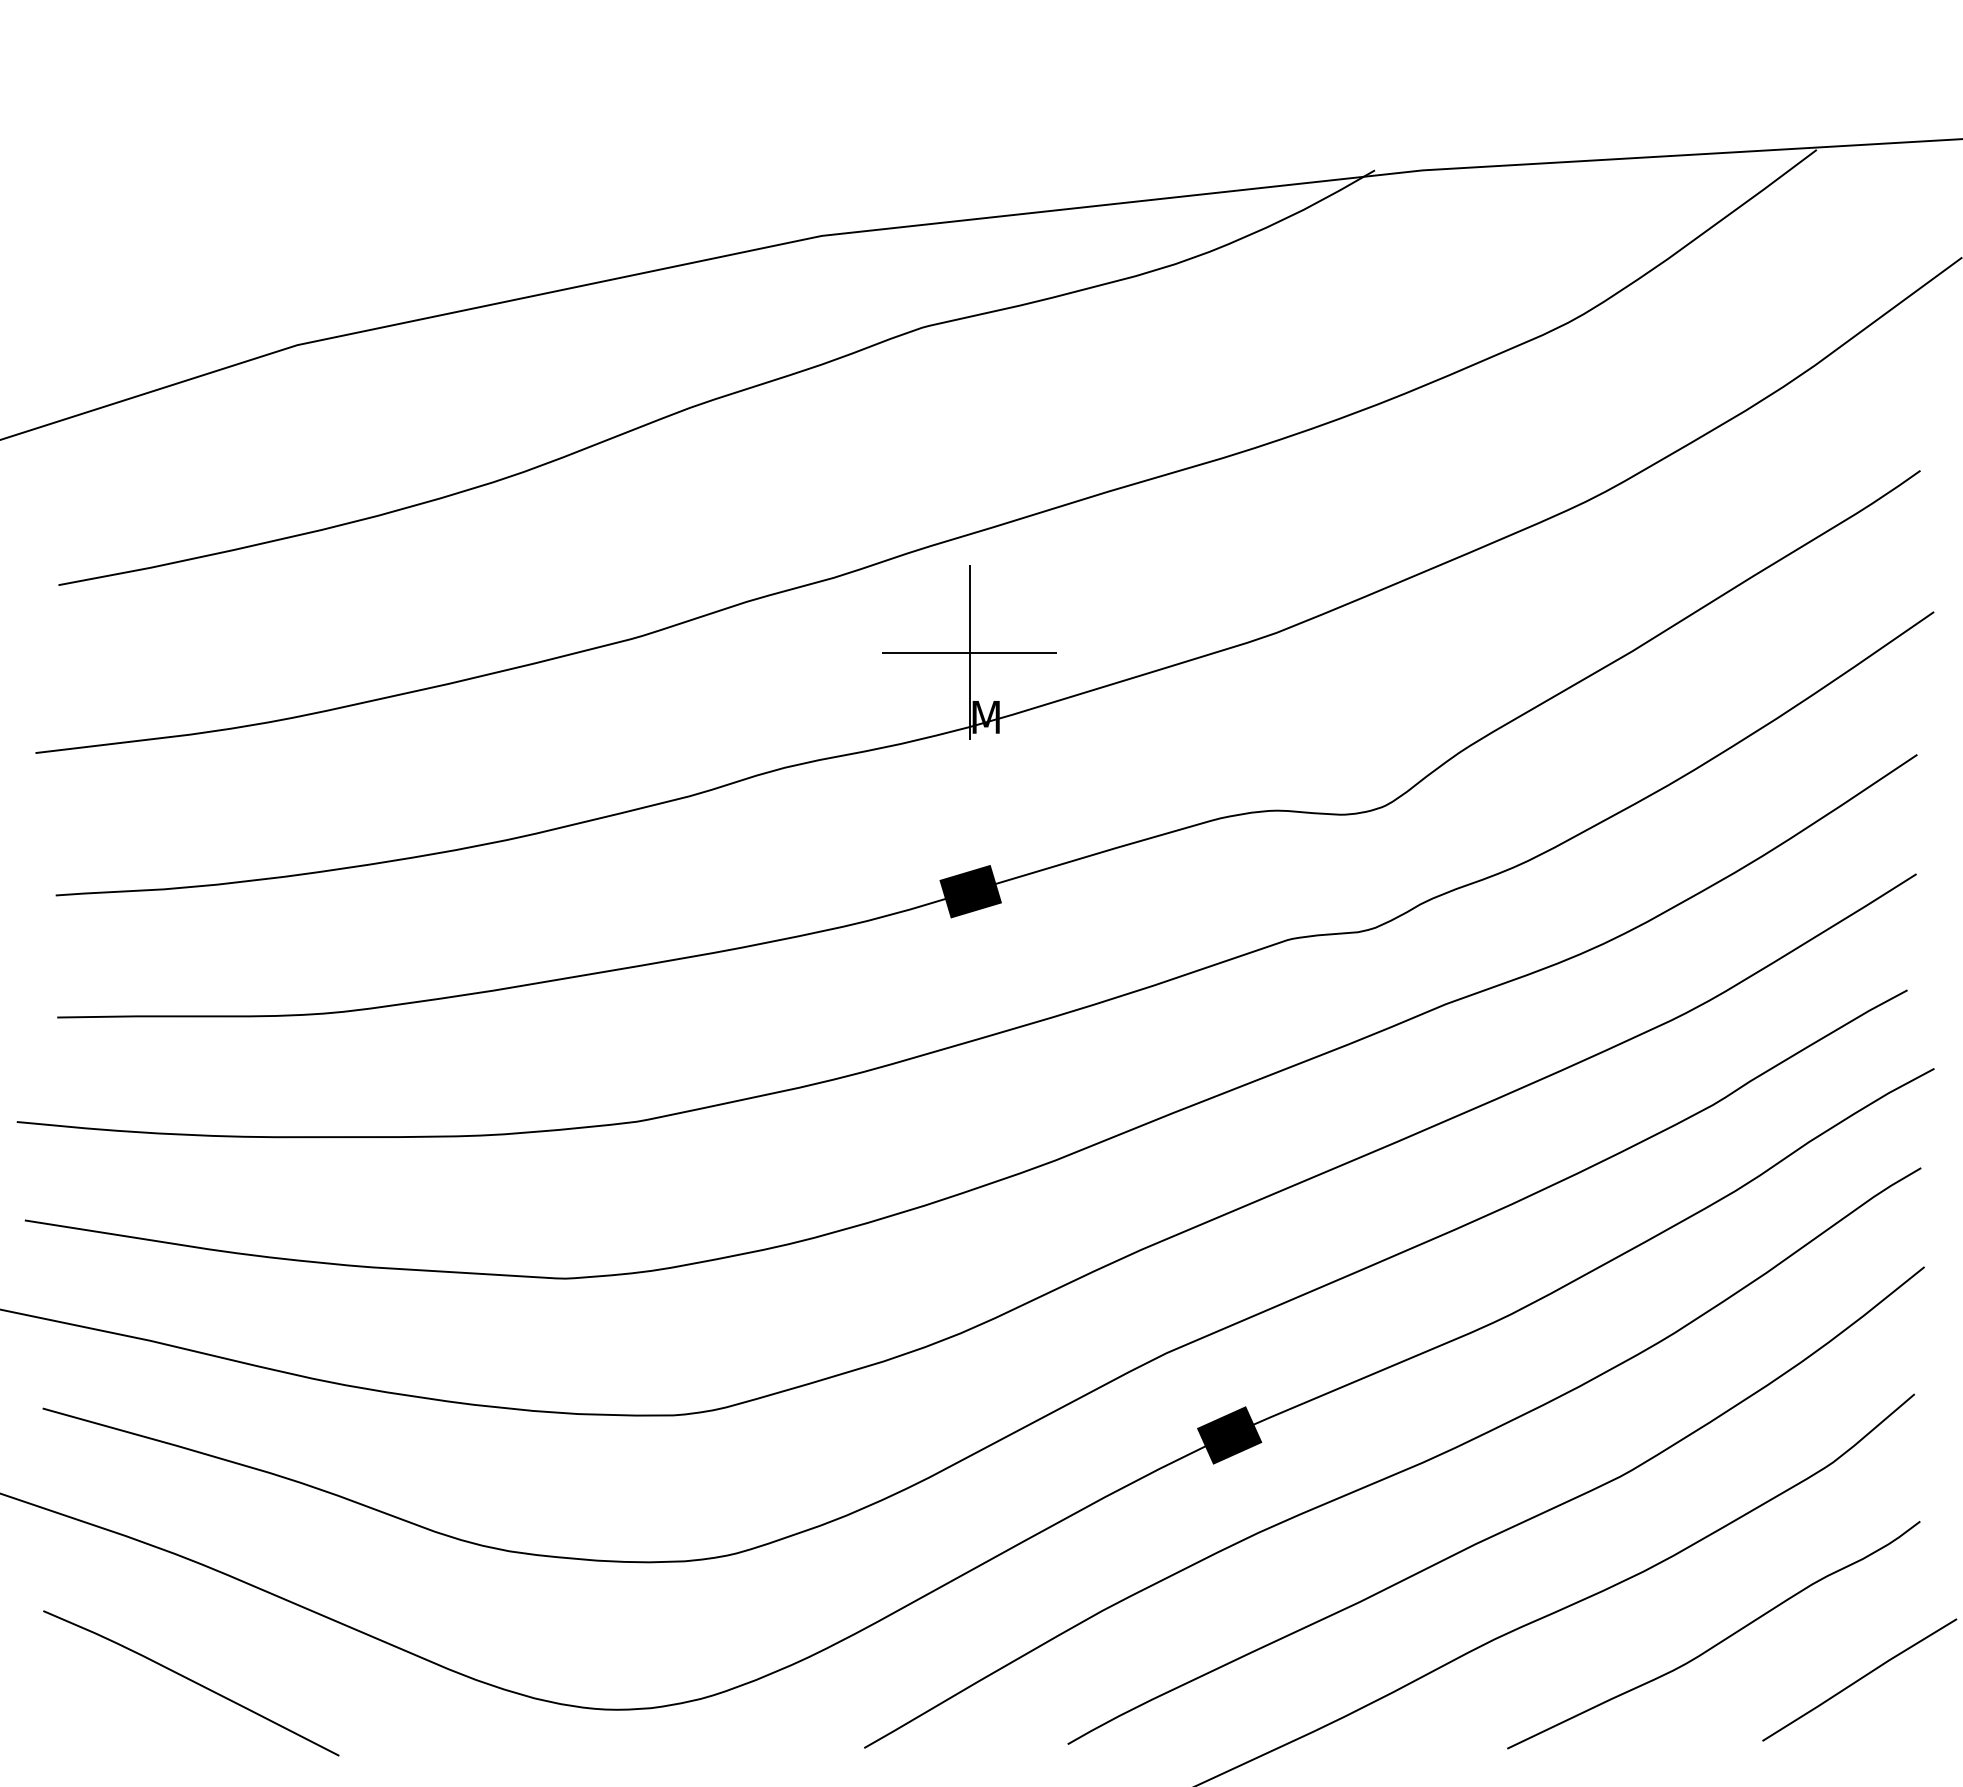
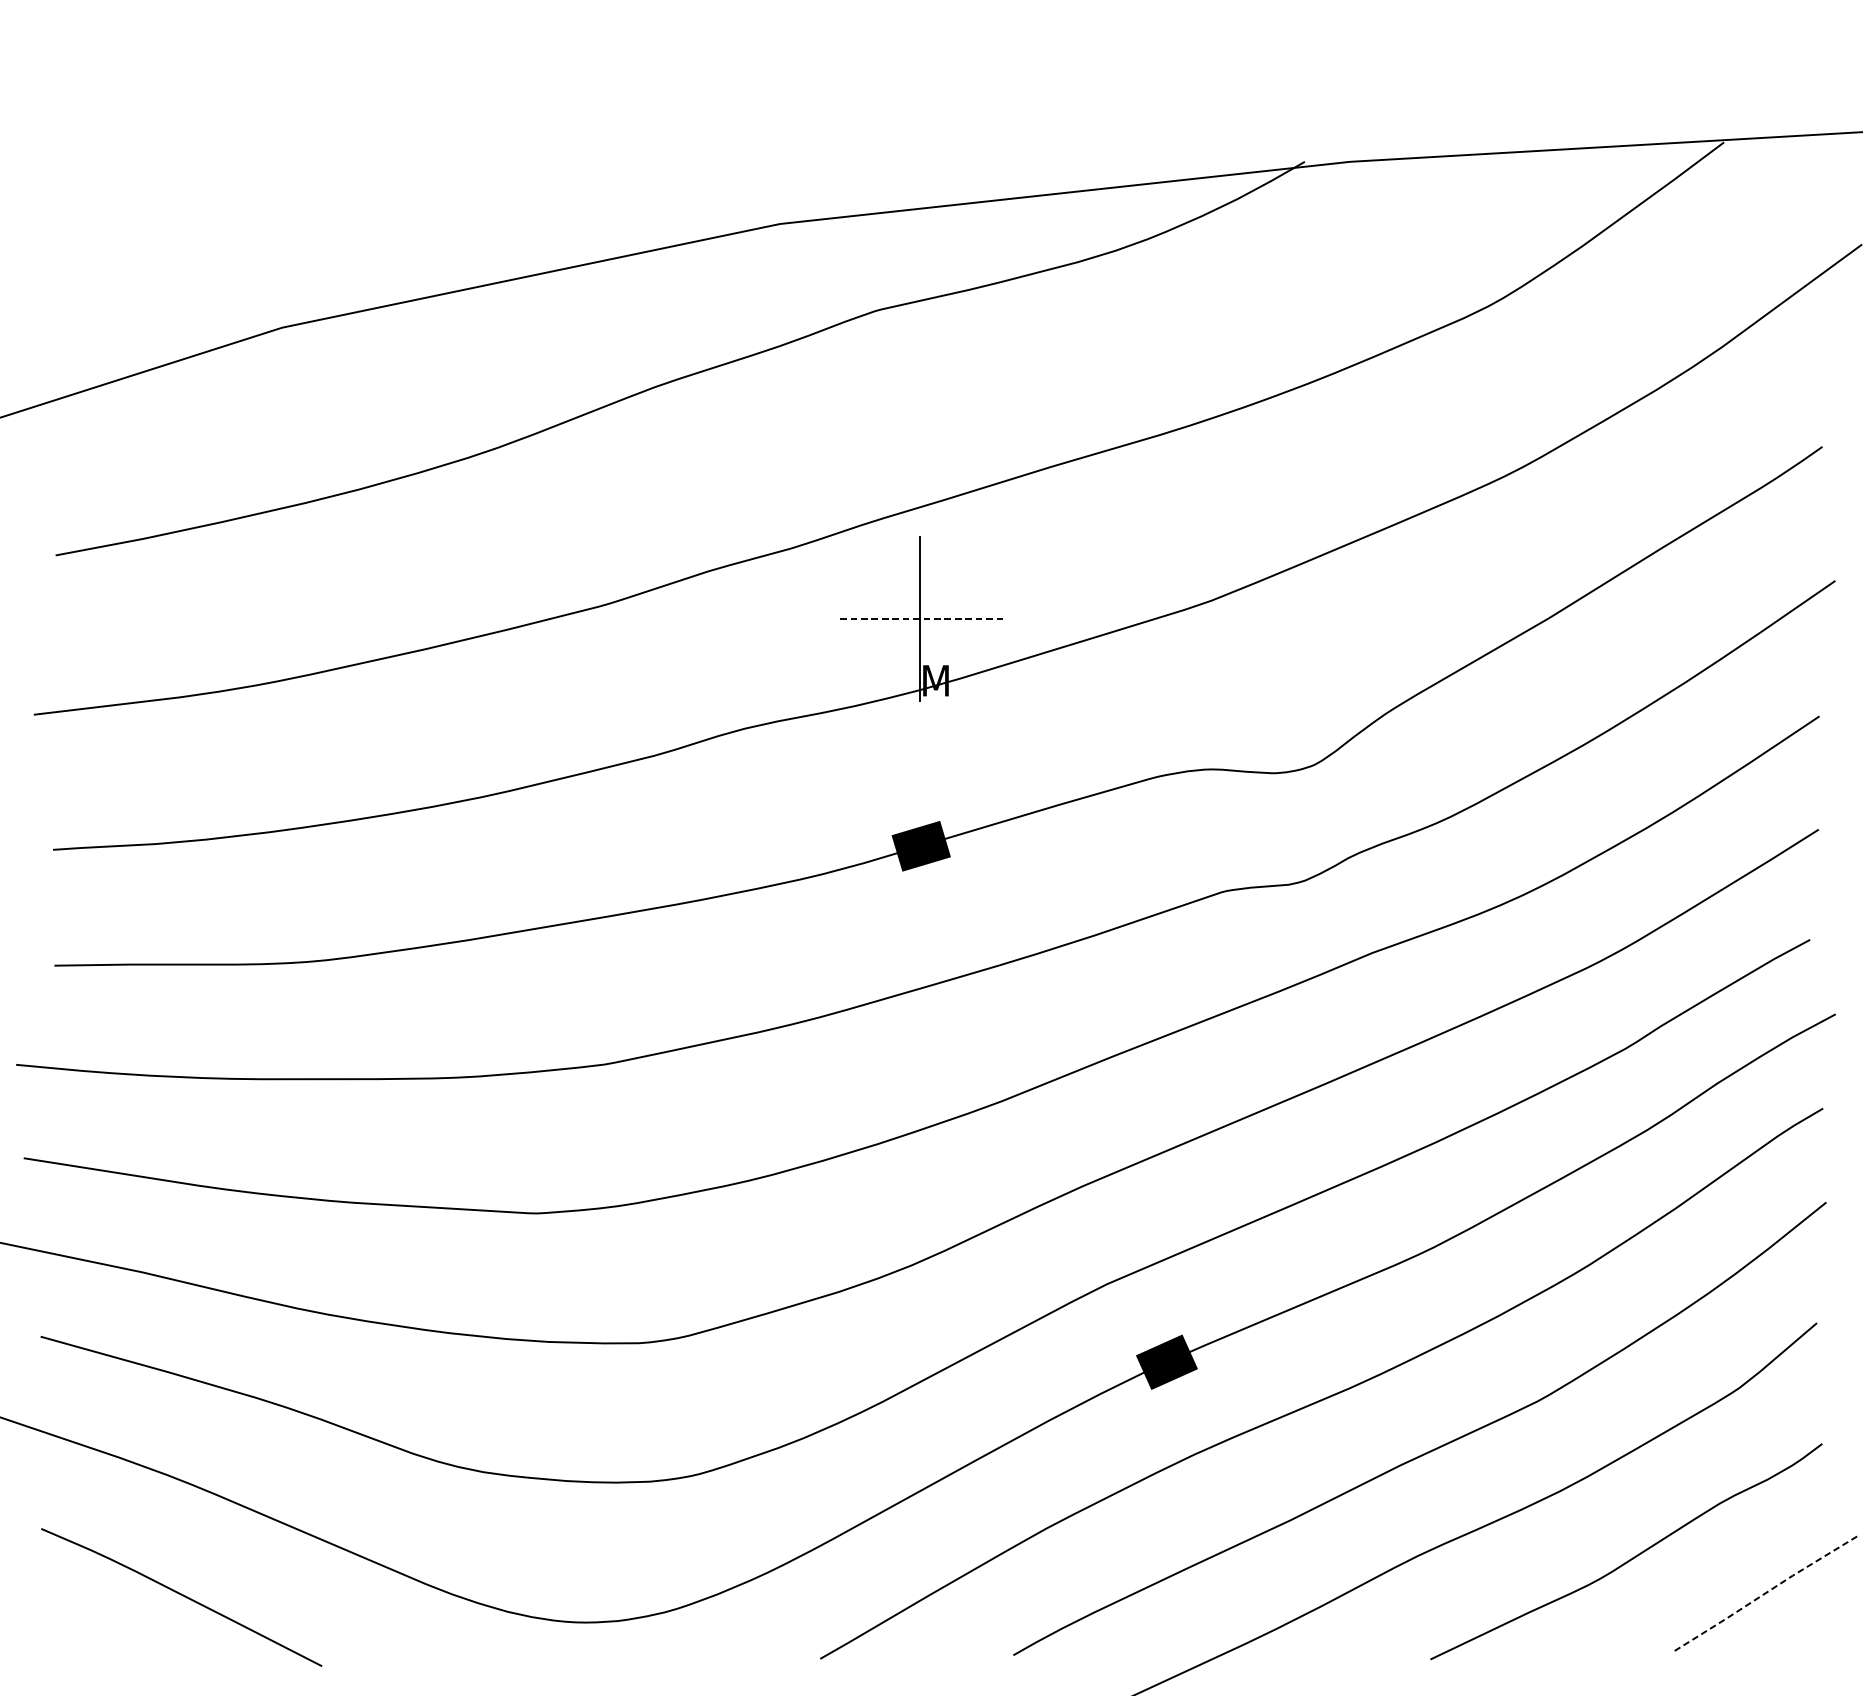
line: (969, 652) -> (920, 619), solid -> dashed
line: (1859, 1679) -> (1764, 1593), solid -> dashed

